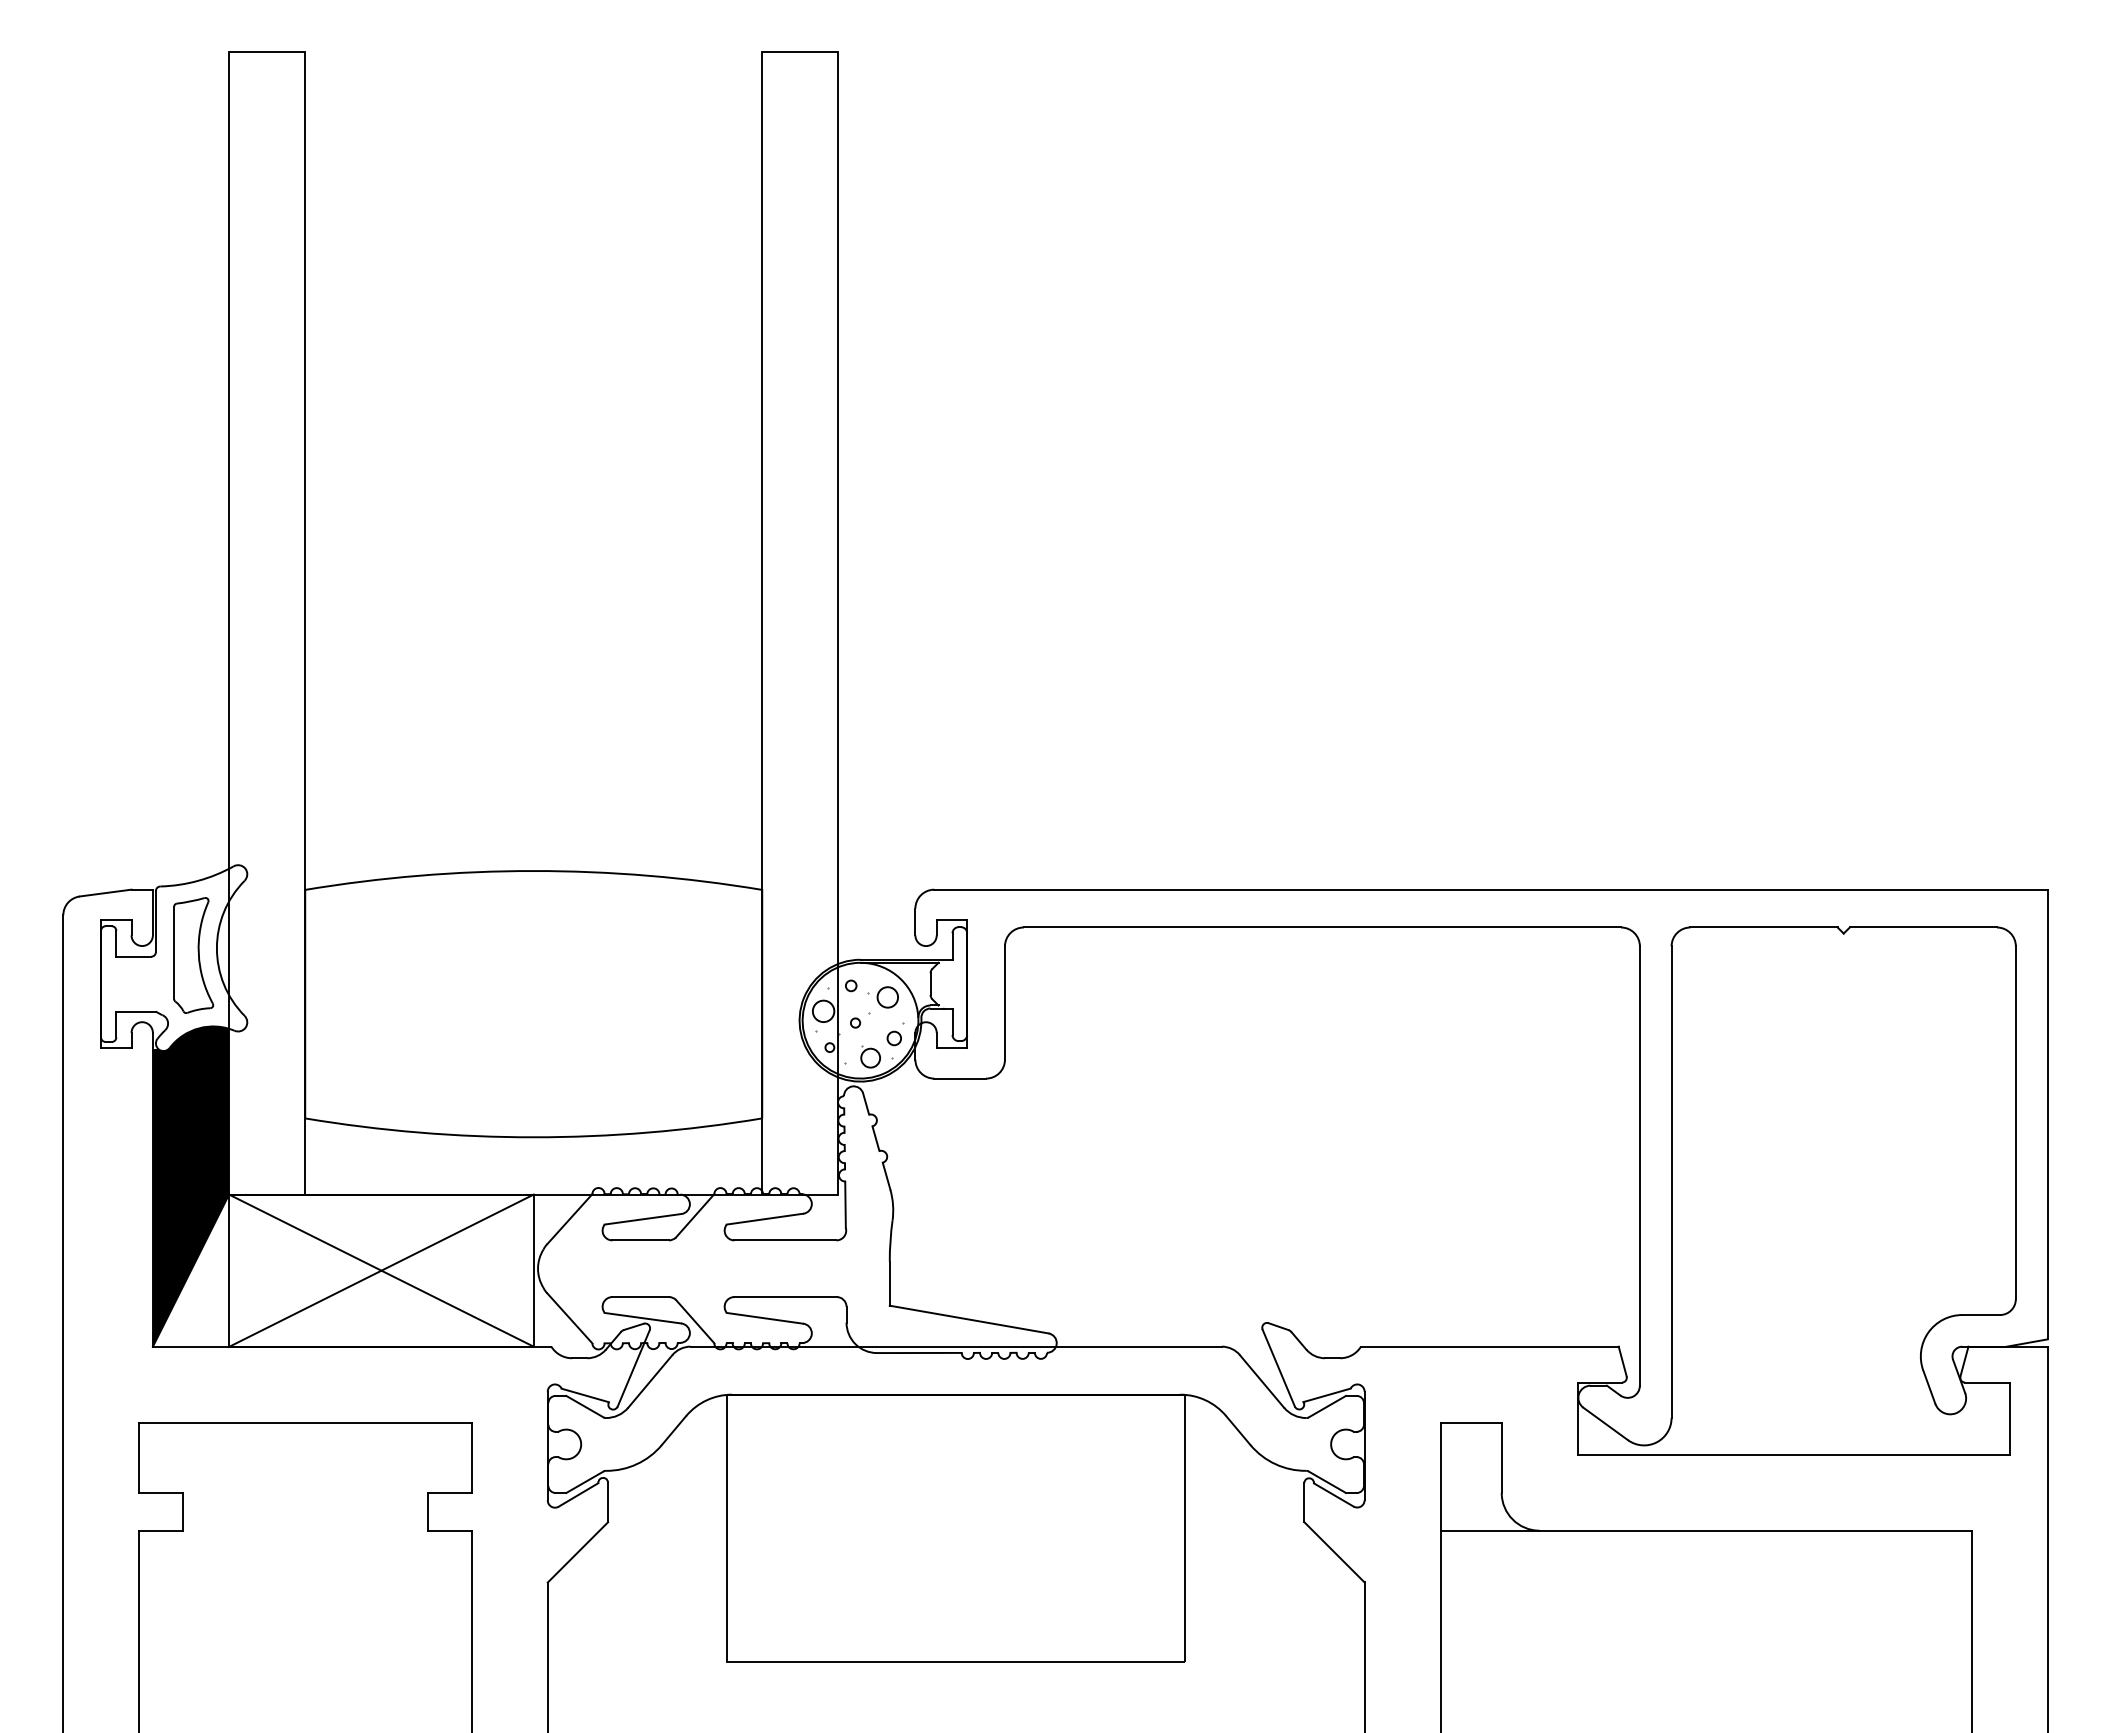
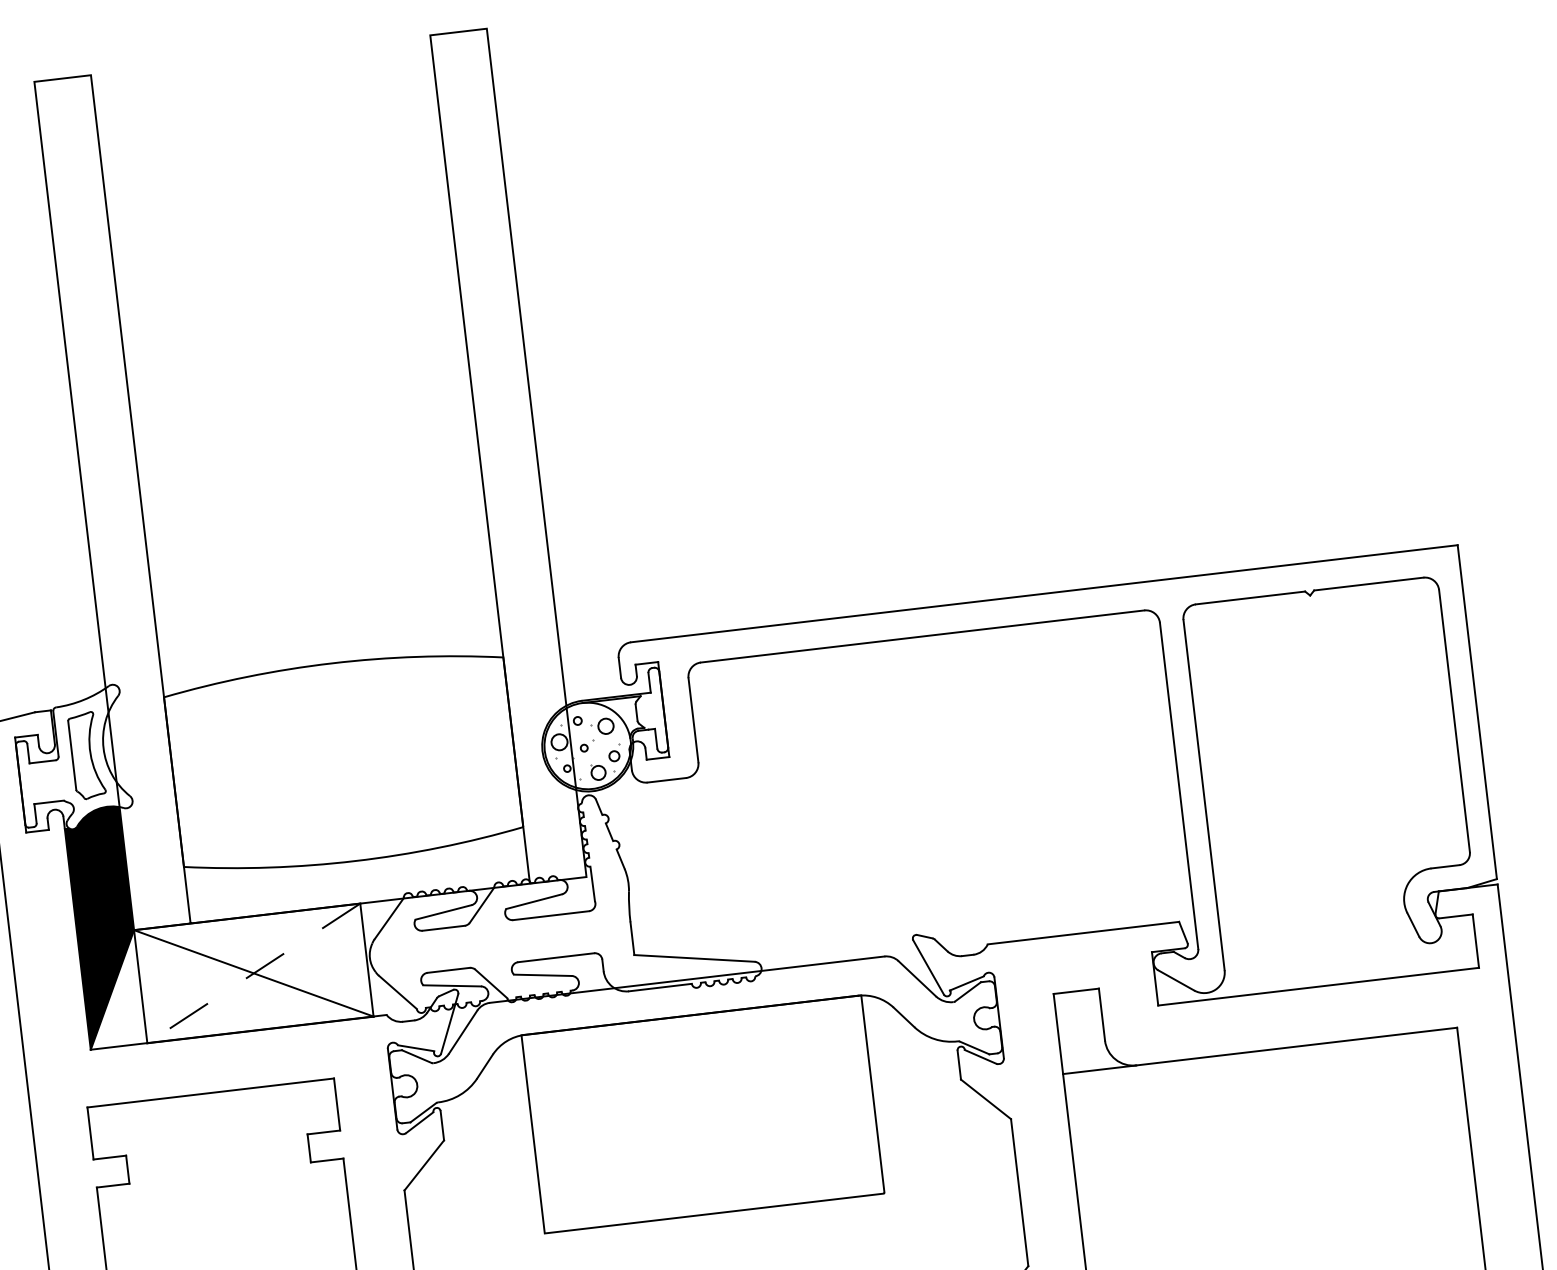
line: (380, 1270) -> (253, 973), solid -> dashed

